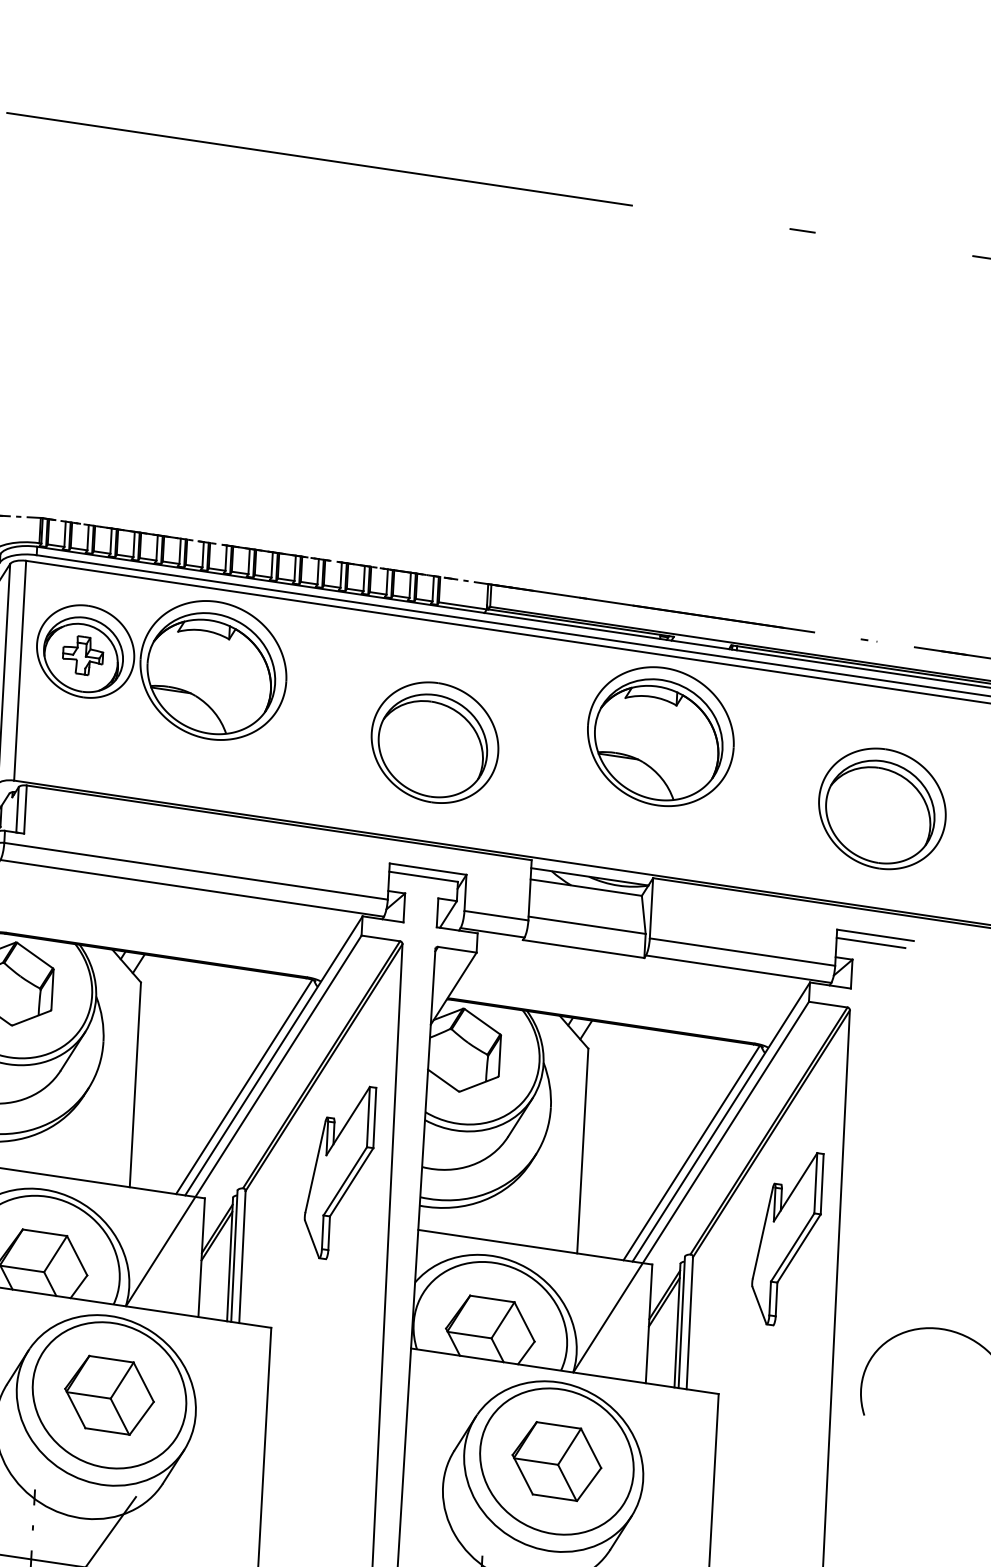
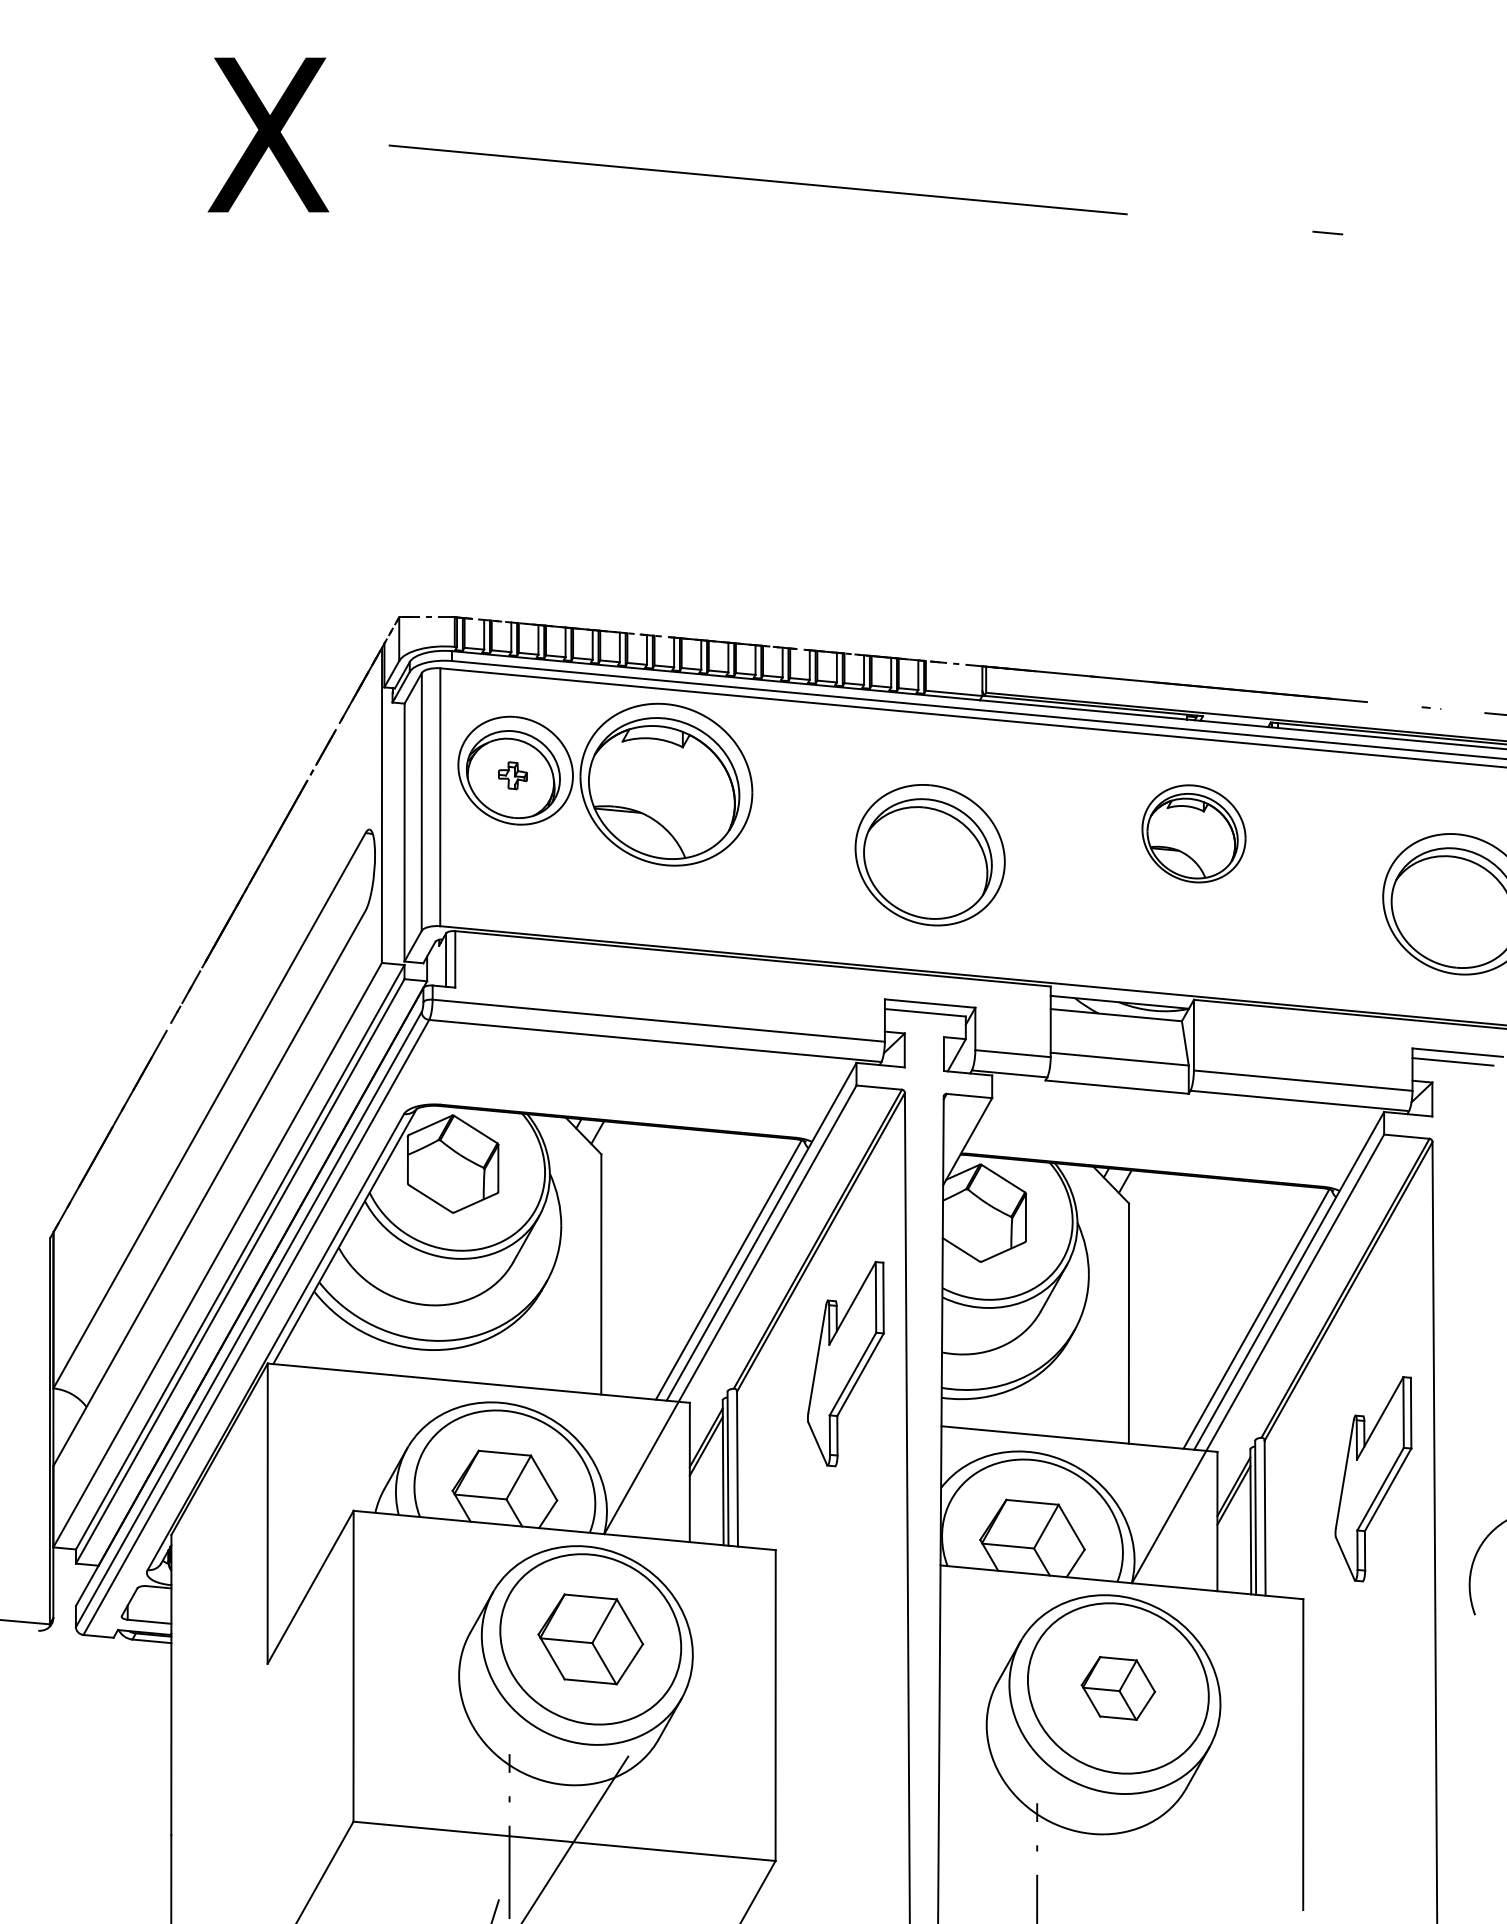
part: (82, 655) -> (512, 775), size x0.6
part: (660, 736) -> (1193, 833), size x0.6
part: (787, 1238) -> (1373, 1479), moved
part: (557, 1461) -> (1118, 1688), size x0.7

